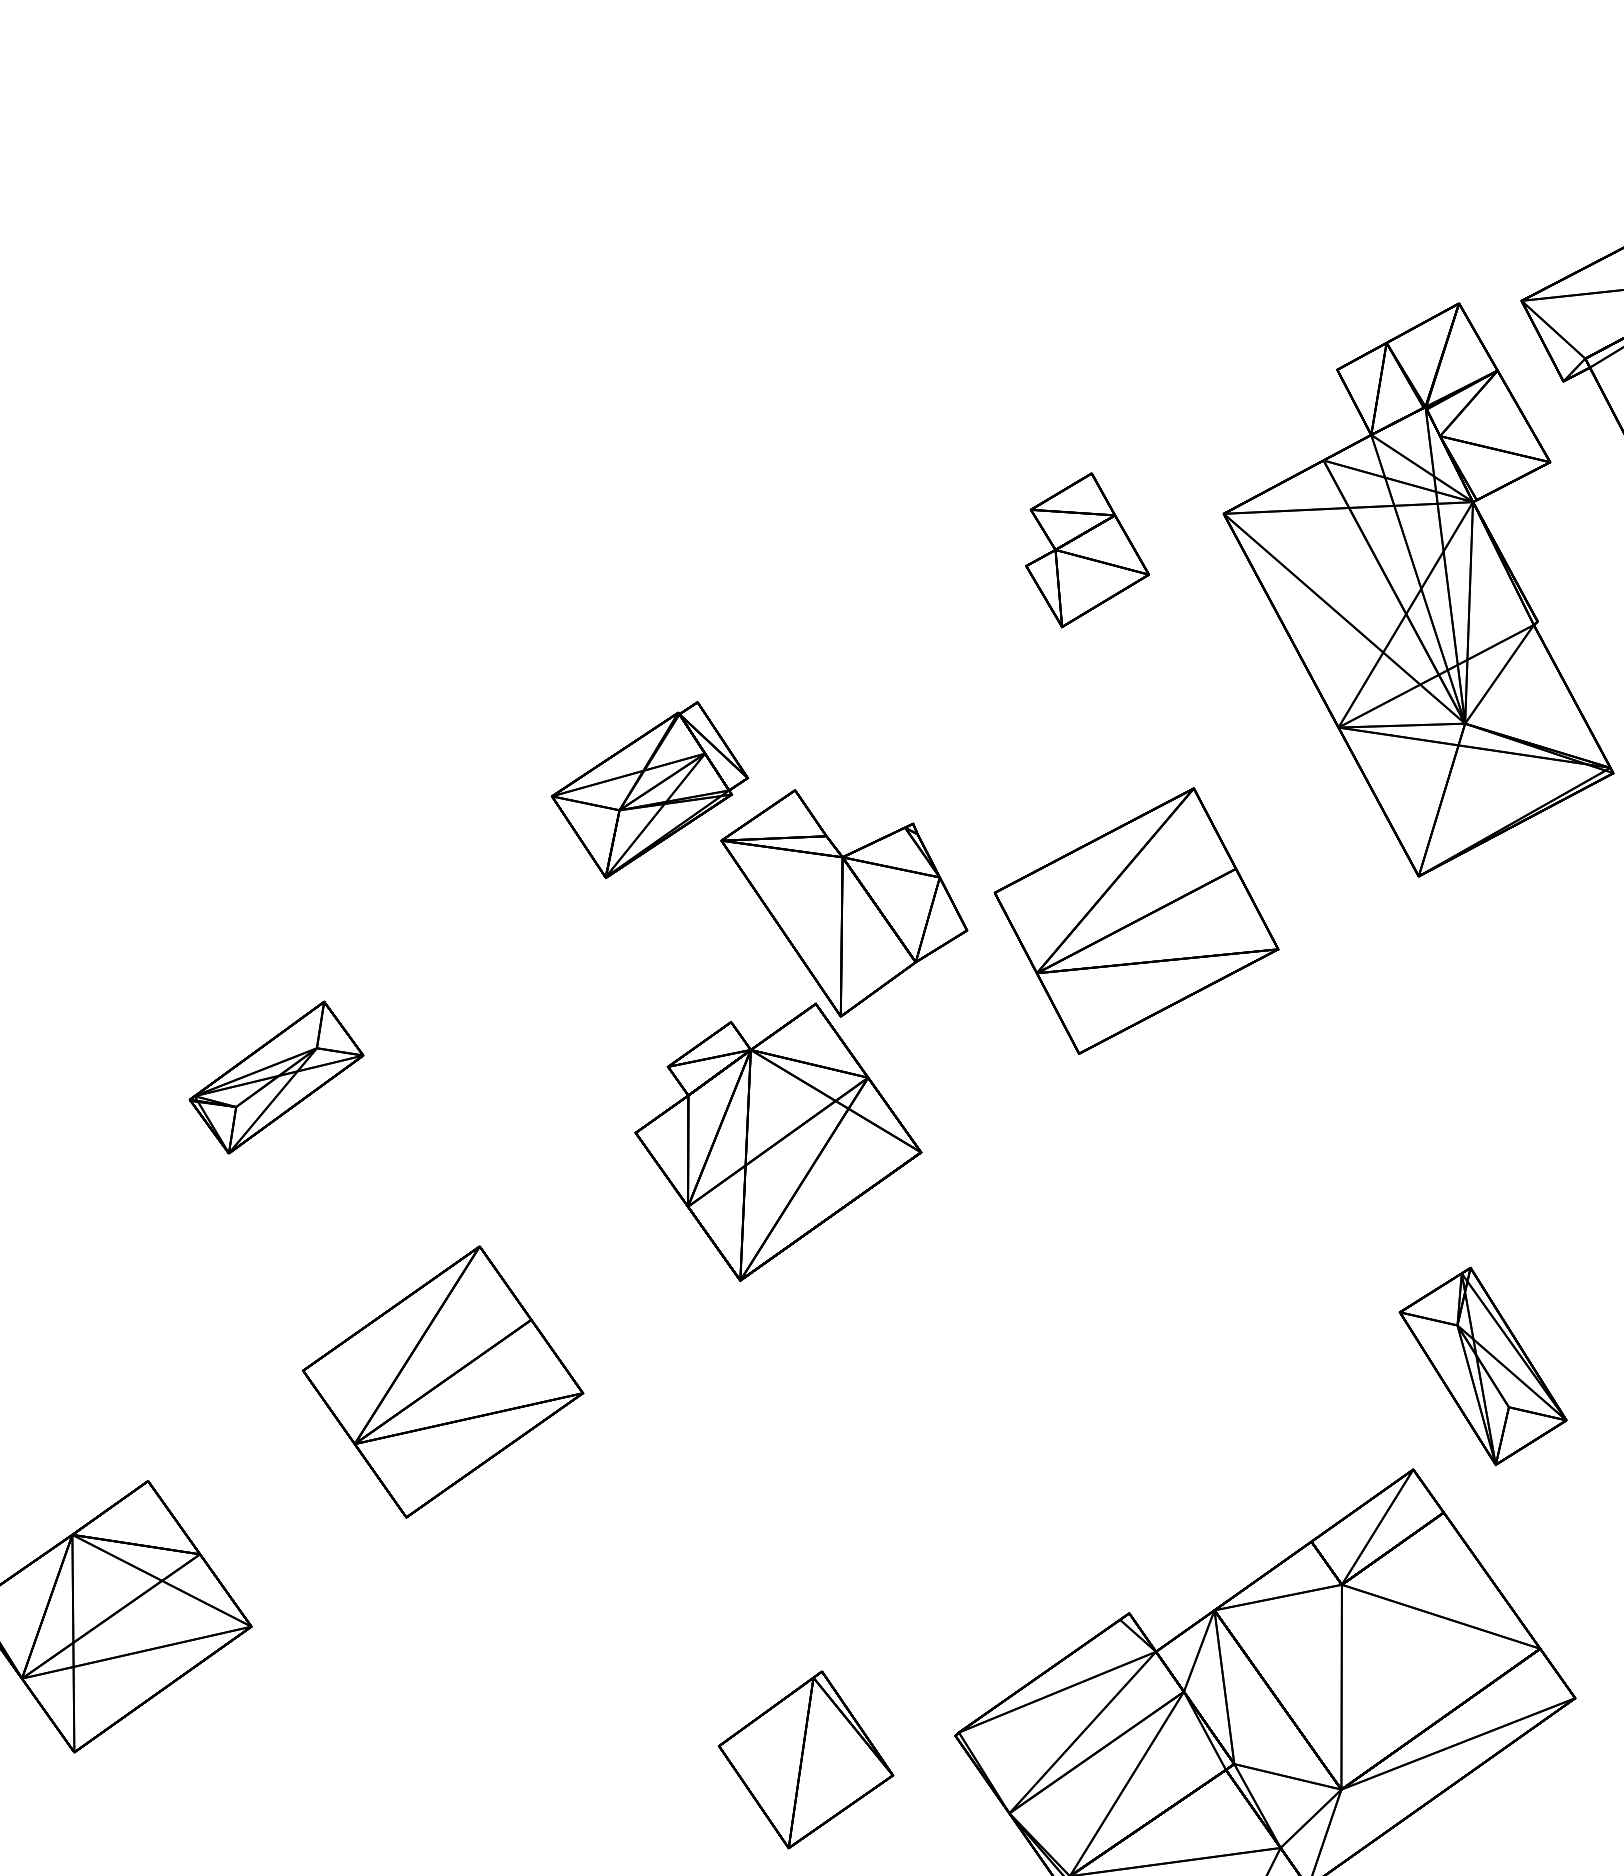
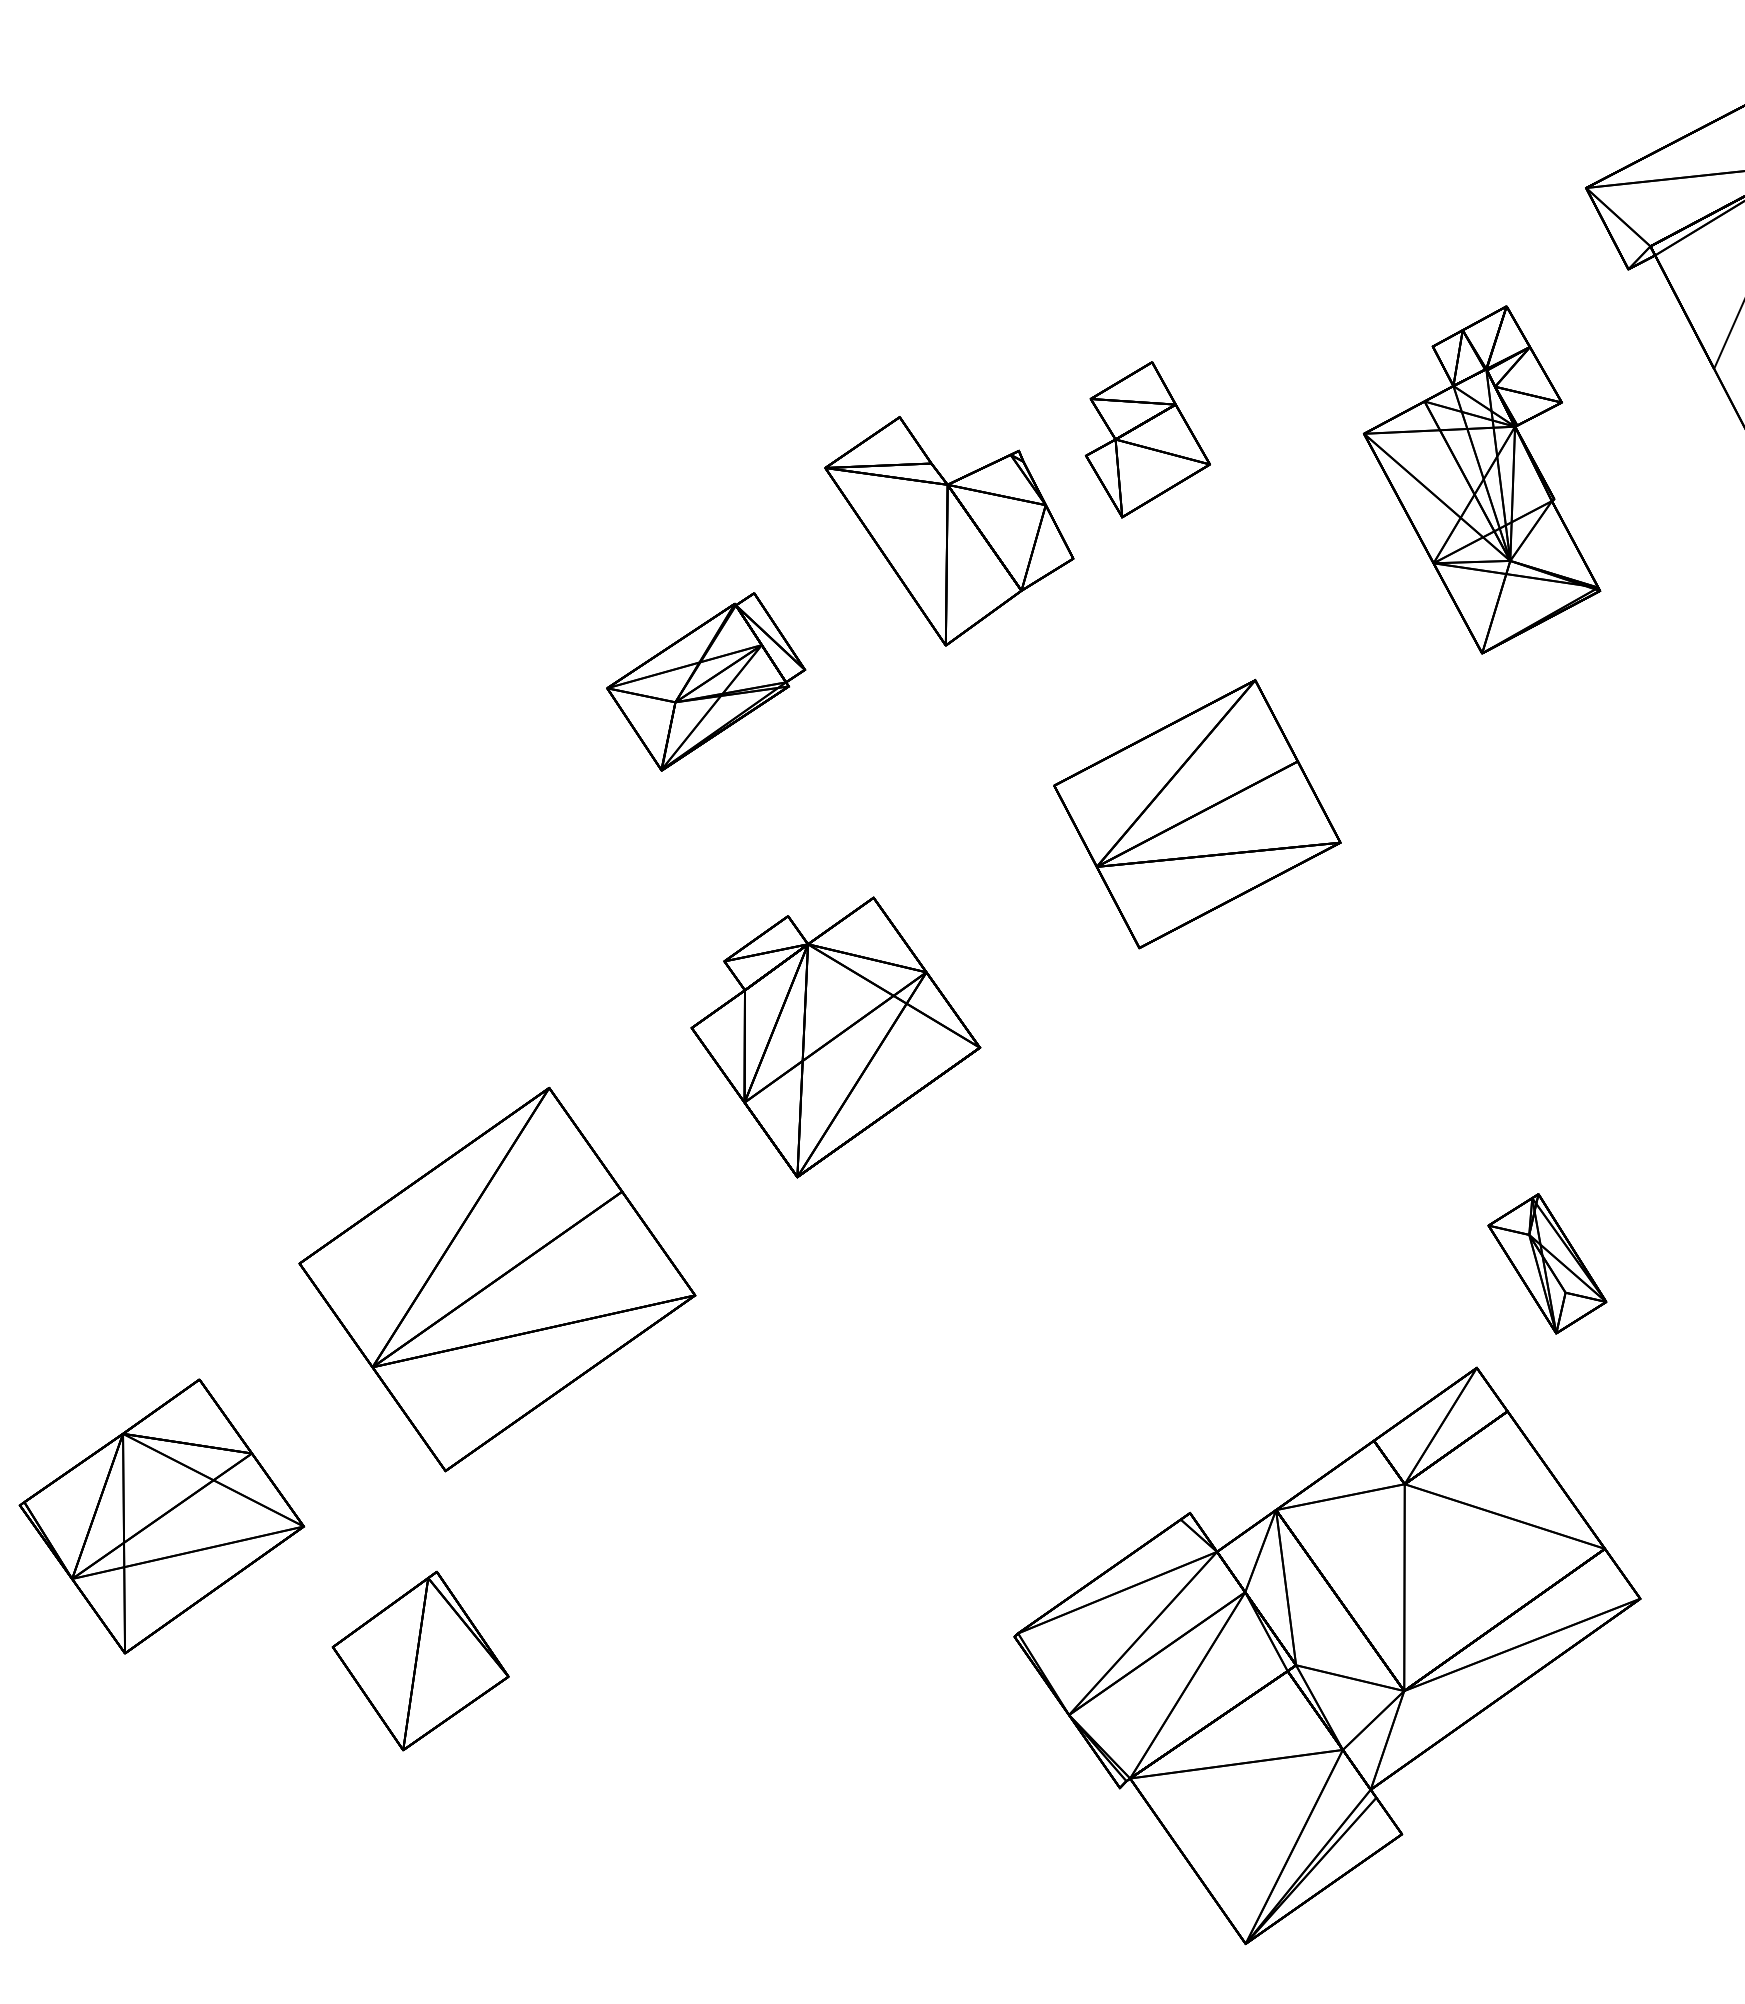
part: (1417, 589) -> (1481, 479), size x0.6
part: (844, 903) -> (949, 531), moved
part: (275, 1076) -> (328, 971), removed
part: (1483, 1366) -> (1547, 1263), size x0.7
part: (442, 1381) -> (496, 1279), size x1.4
part: (805, 1759) -> (420, 1660), moved

